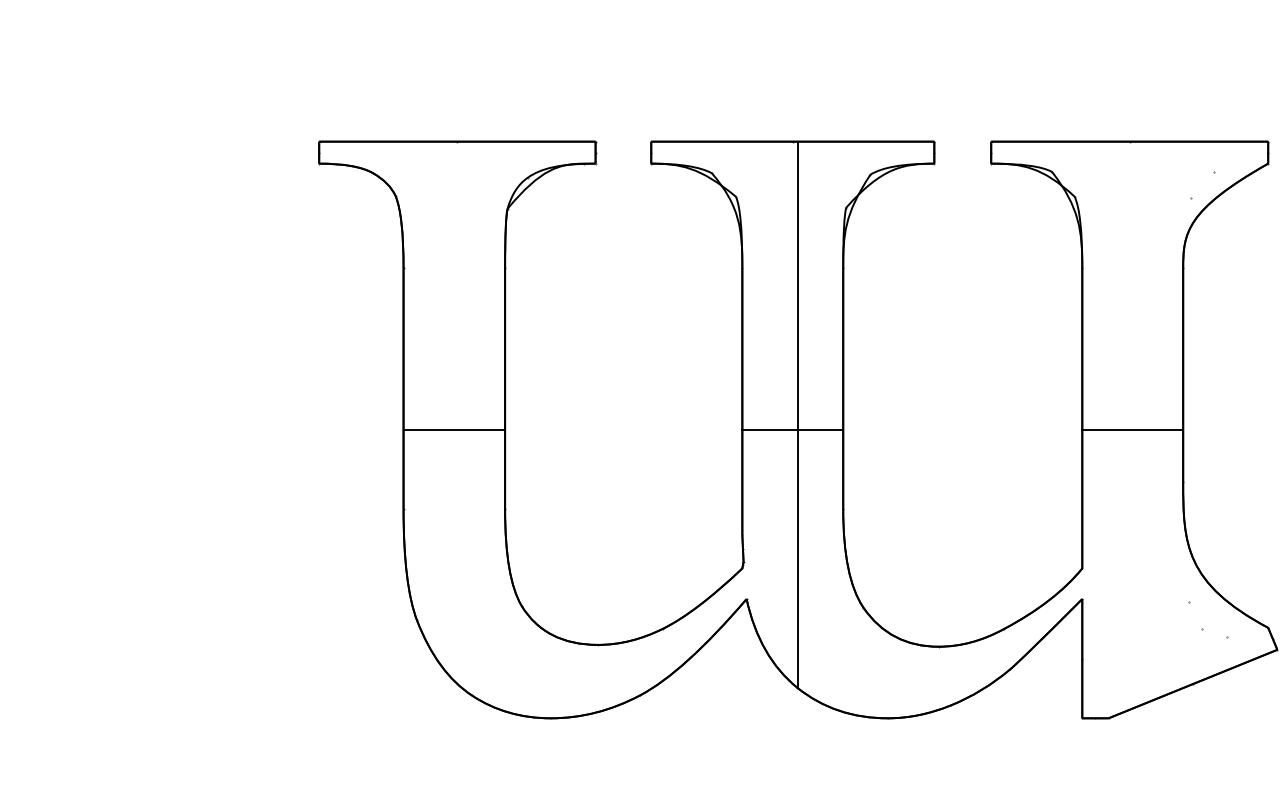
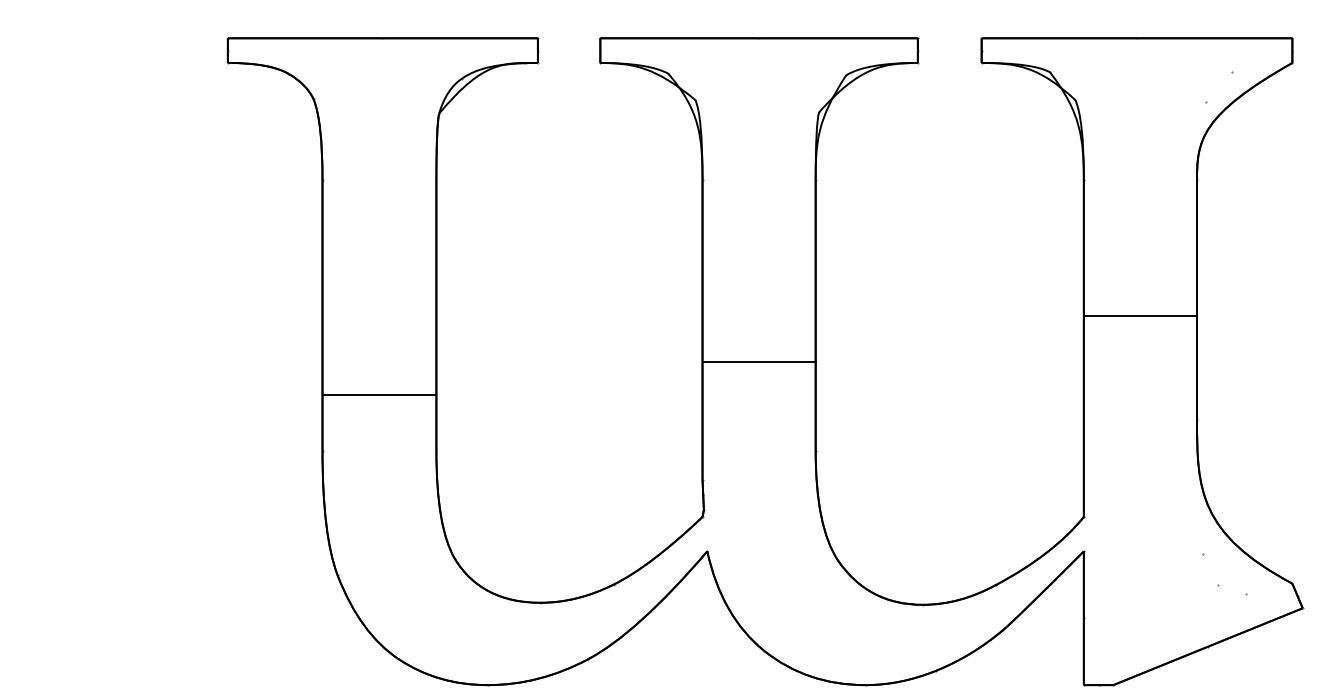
line: (798, 414) -> (765, 344), removed
line: (454, 429) -> (379, 394), moved
line: (1132, 429) -> (1140, 315), moved

